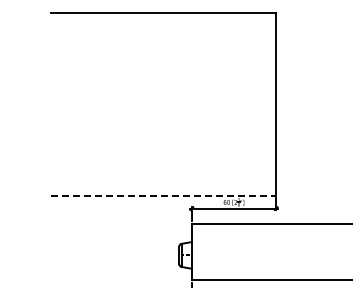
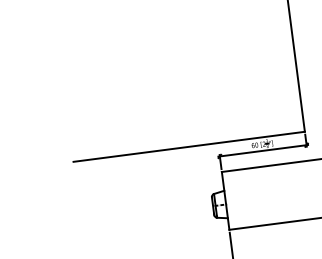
line: (163, 195) -> (188, 146), dashed -> solid

